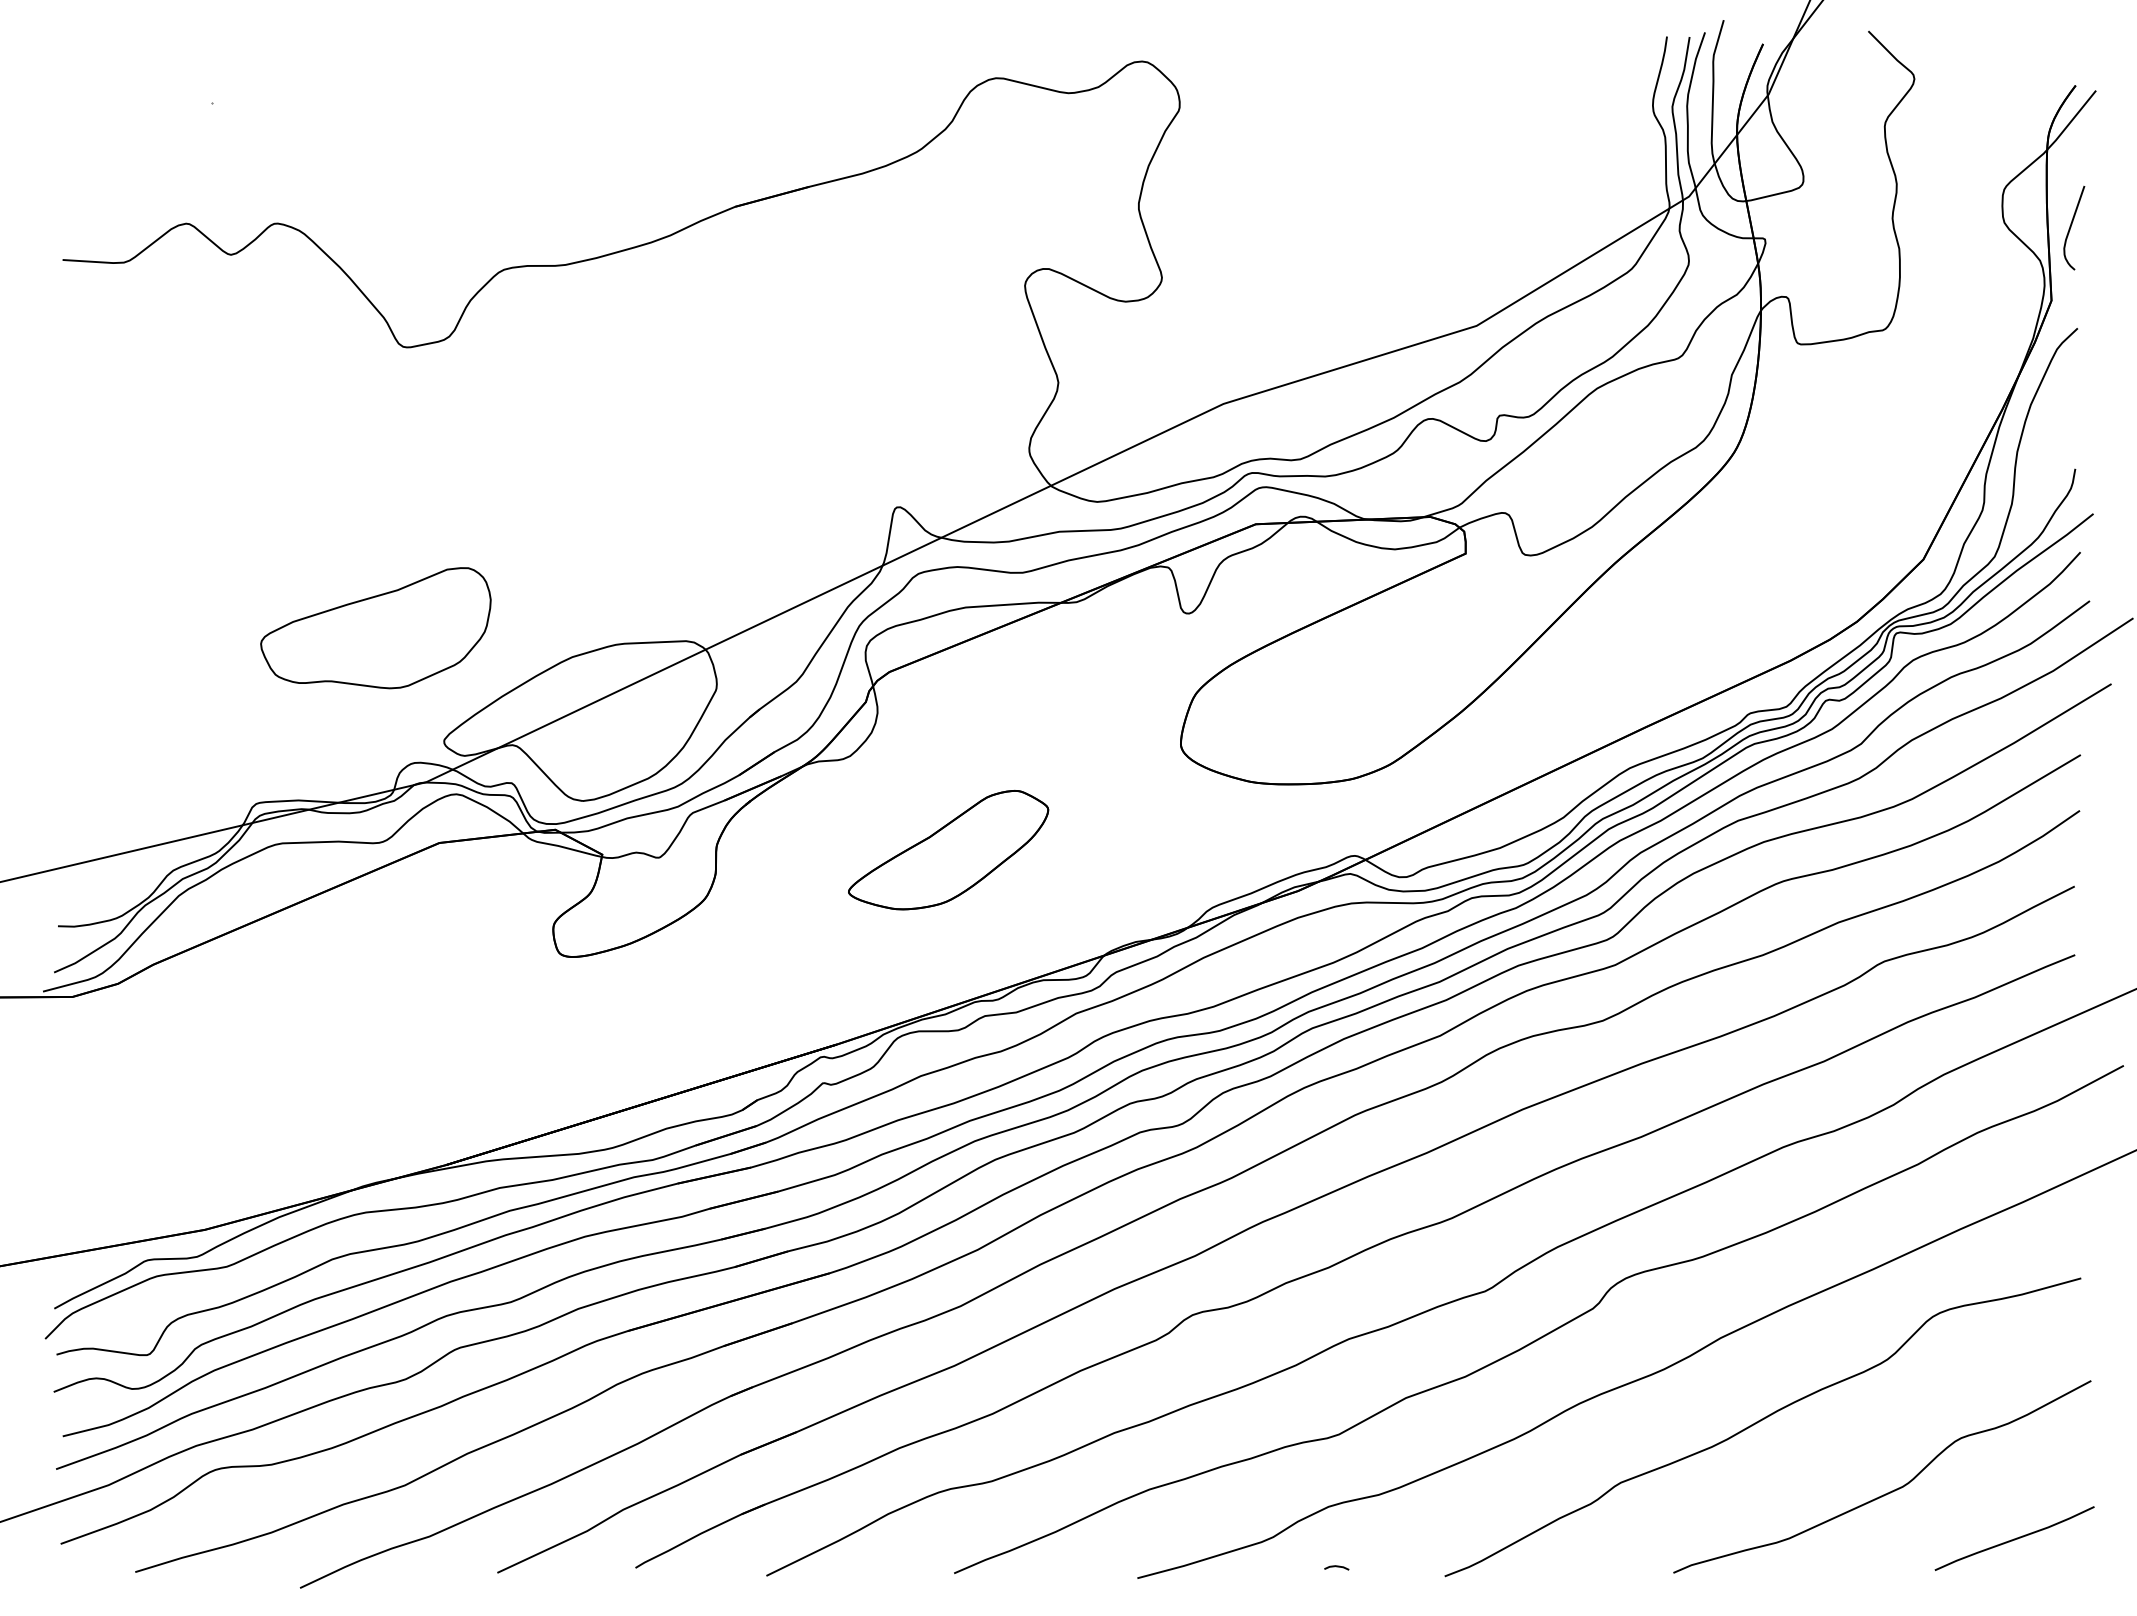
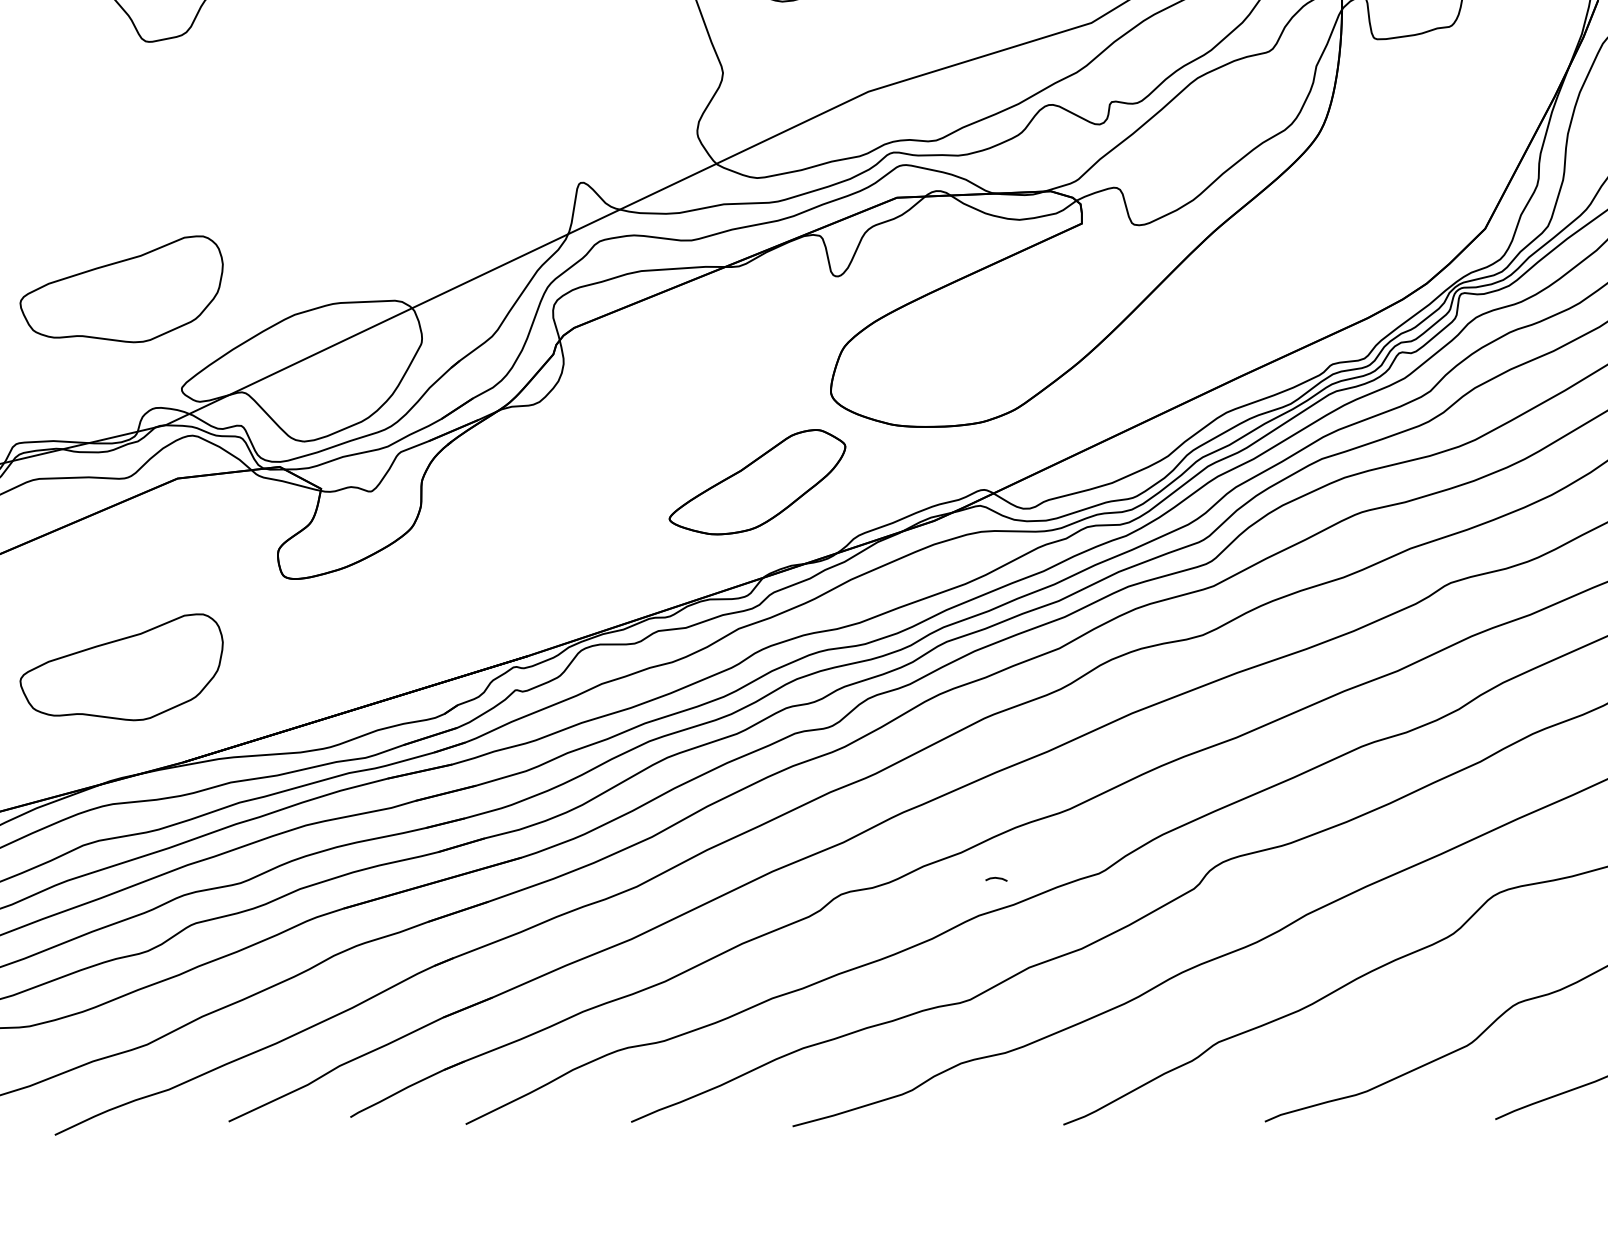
part: (948, 850) -> (757, 482), moved
part: (375, 1057) -> (121, 667), added
line: (1336, 1567) -> (996, 879), moved

